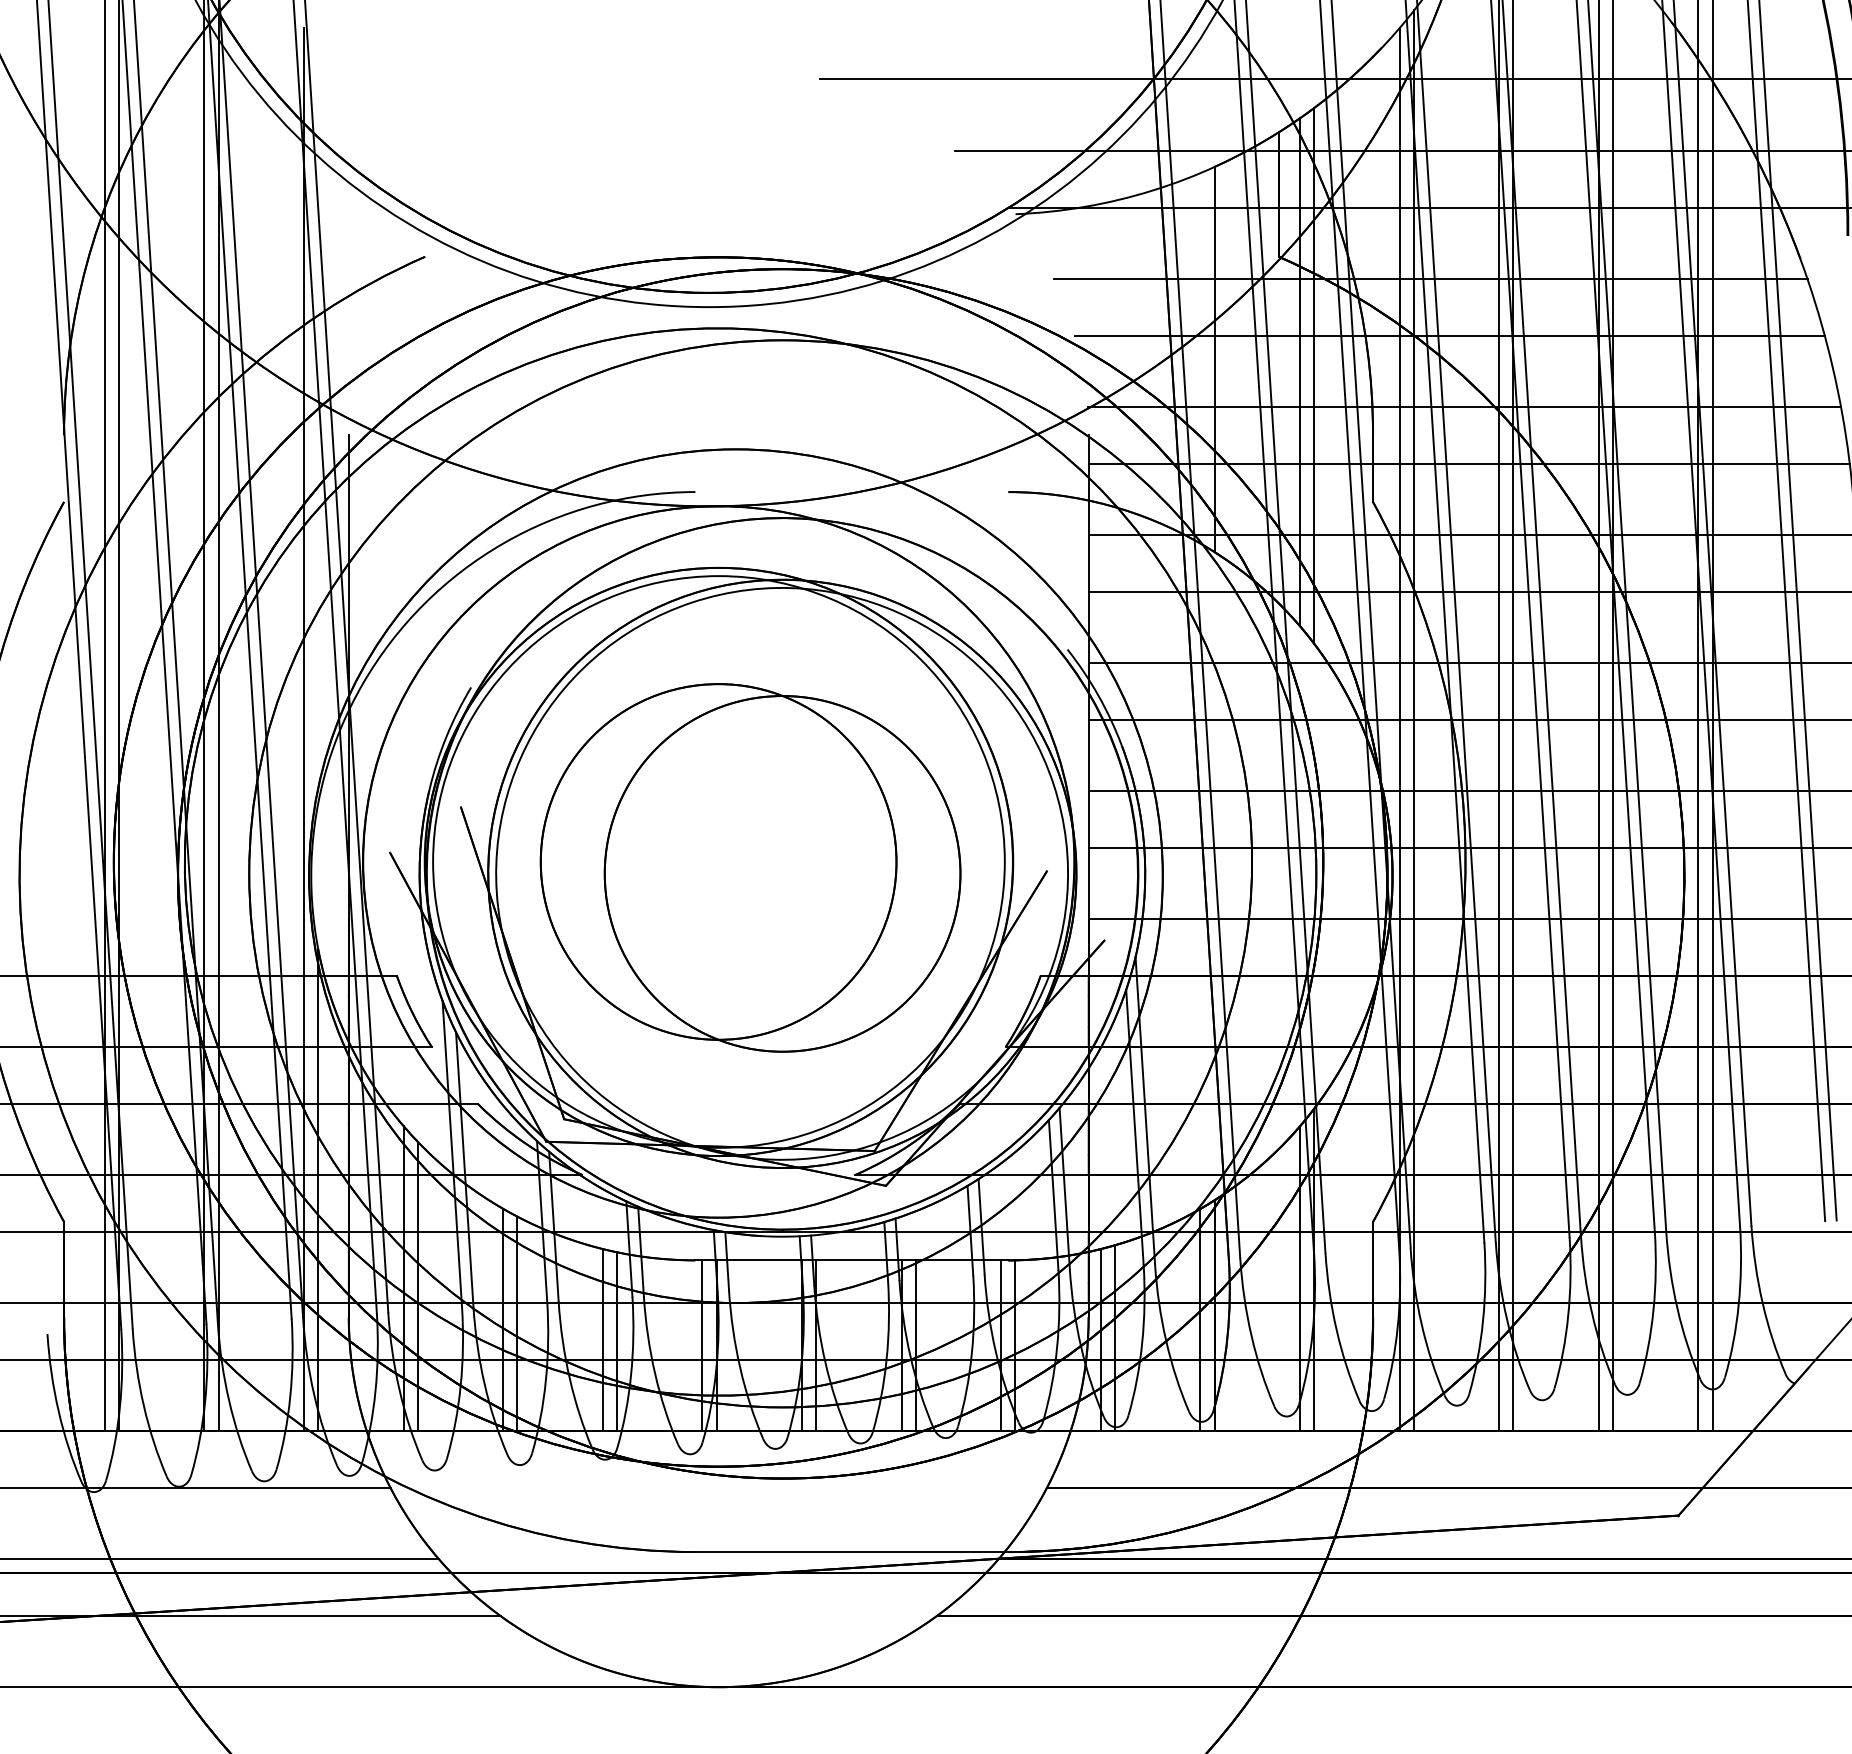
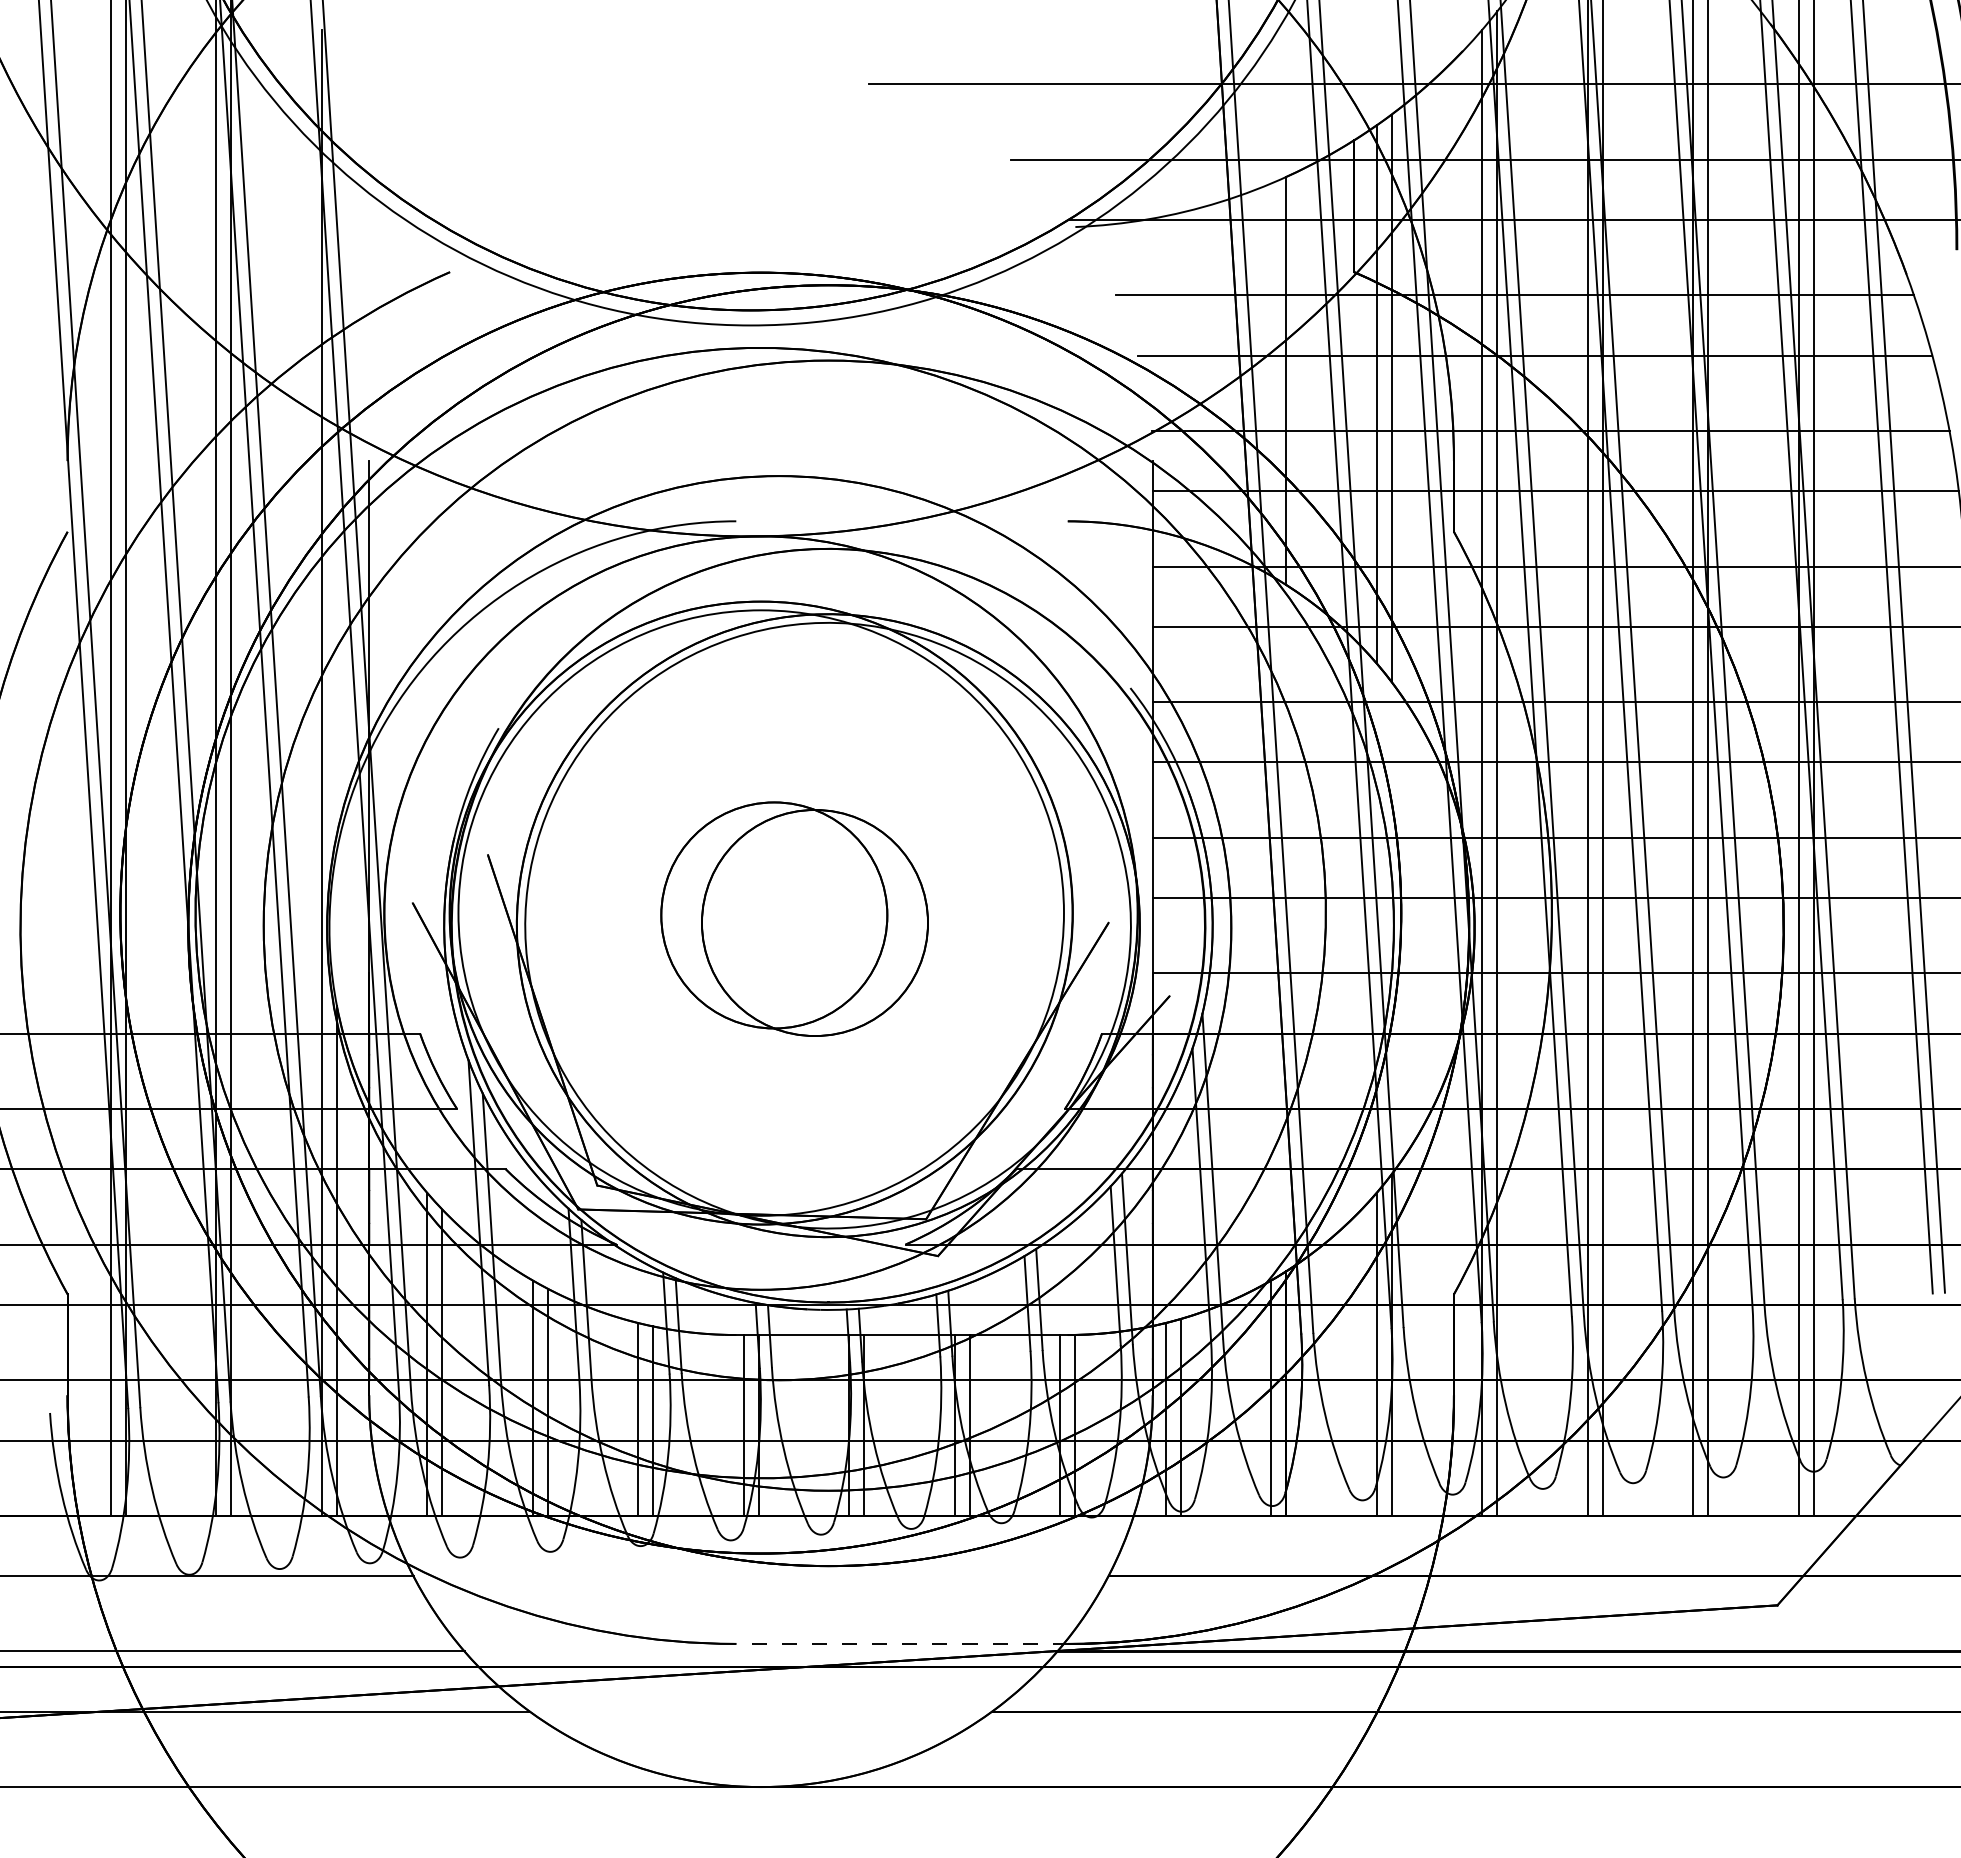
part: (750, 867) -> (794, 918), size x0.6
line: (852, 1551) -> (902, 1643), solid -> dashed

